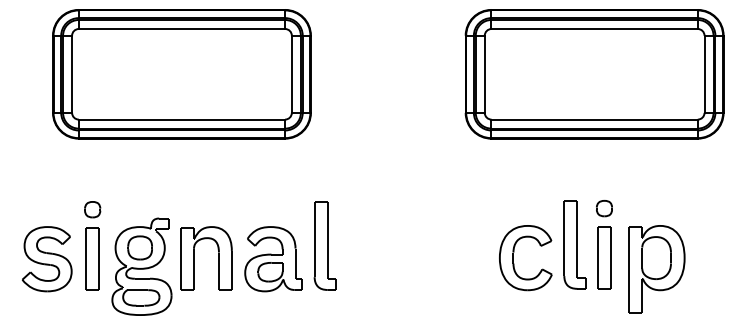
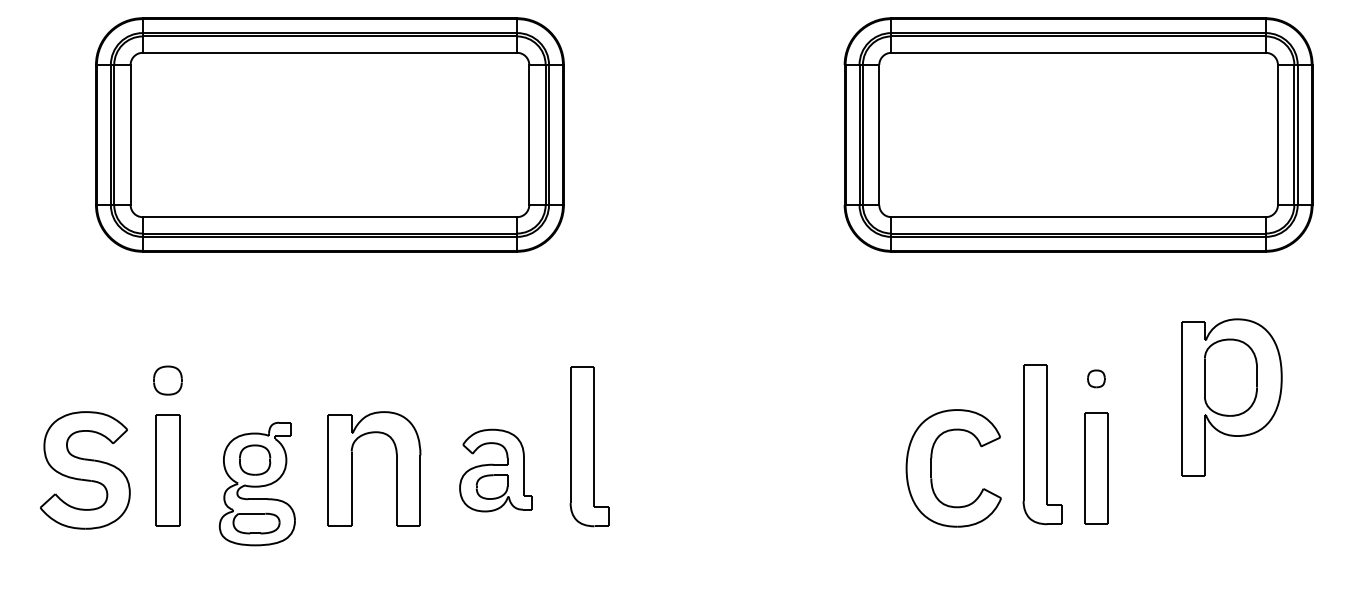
part: (604, 208) -> (1096, 378), size x0.6
part: (273, 259) -> (495, 470), size x0.7
part: (141, 266) -> (256, 483), size x0.7
part: (656, 269) -> (1230, 398), moved

